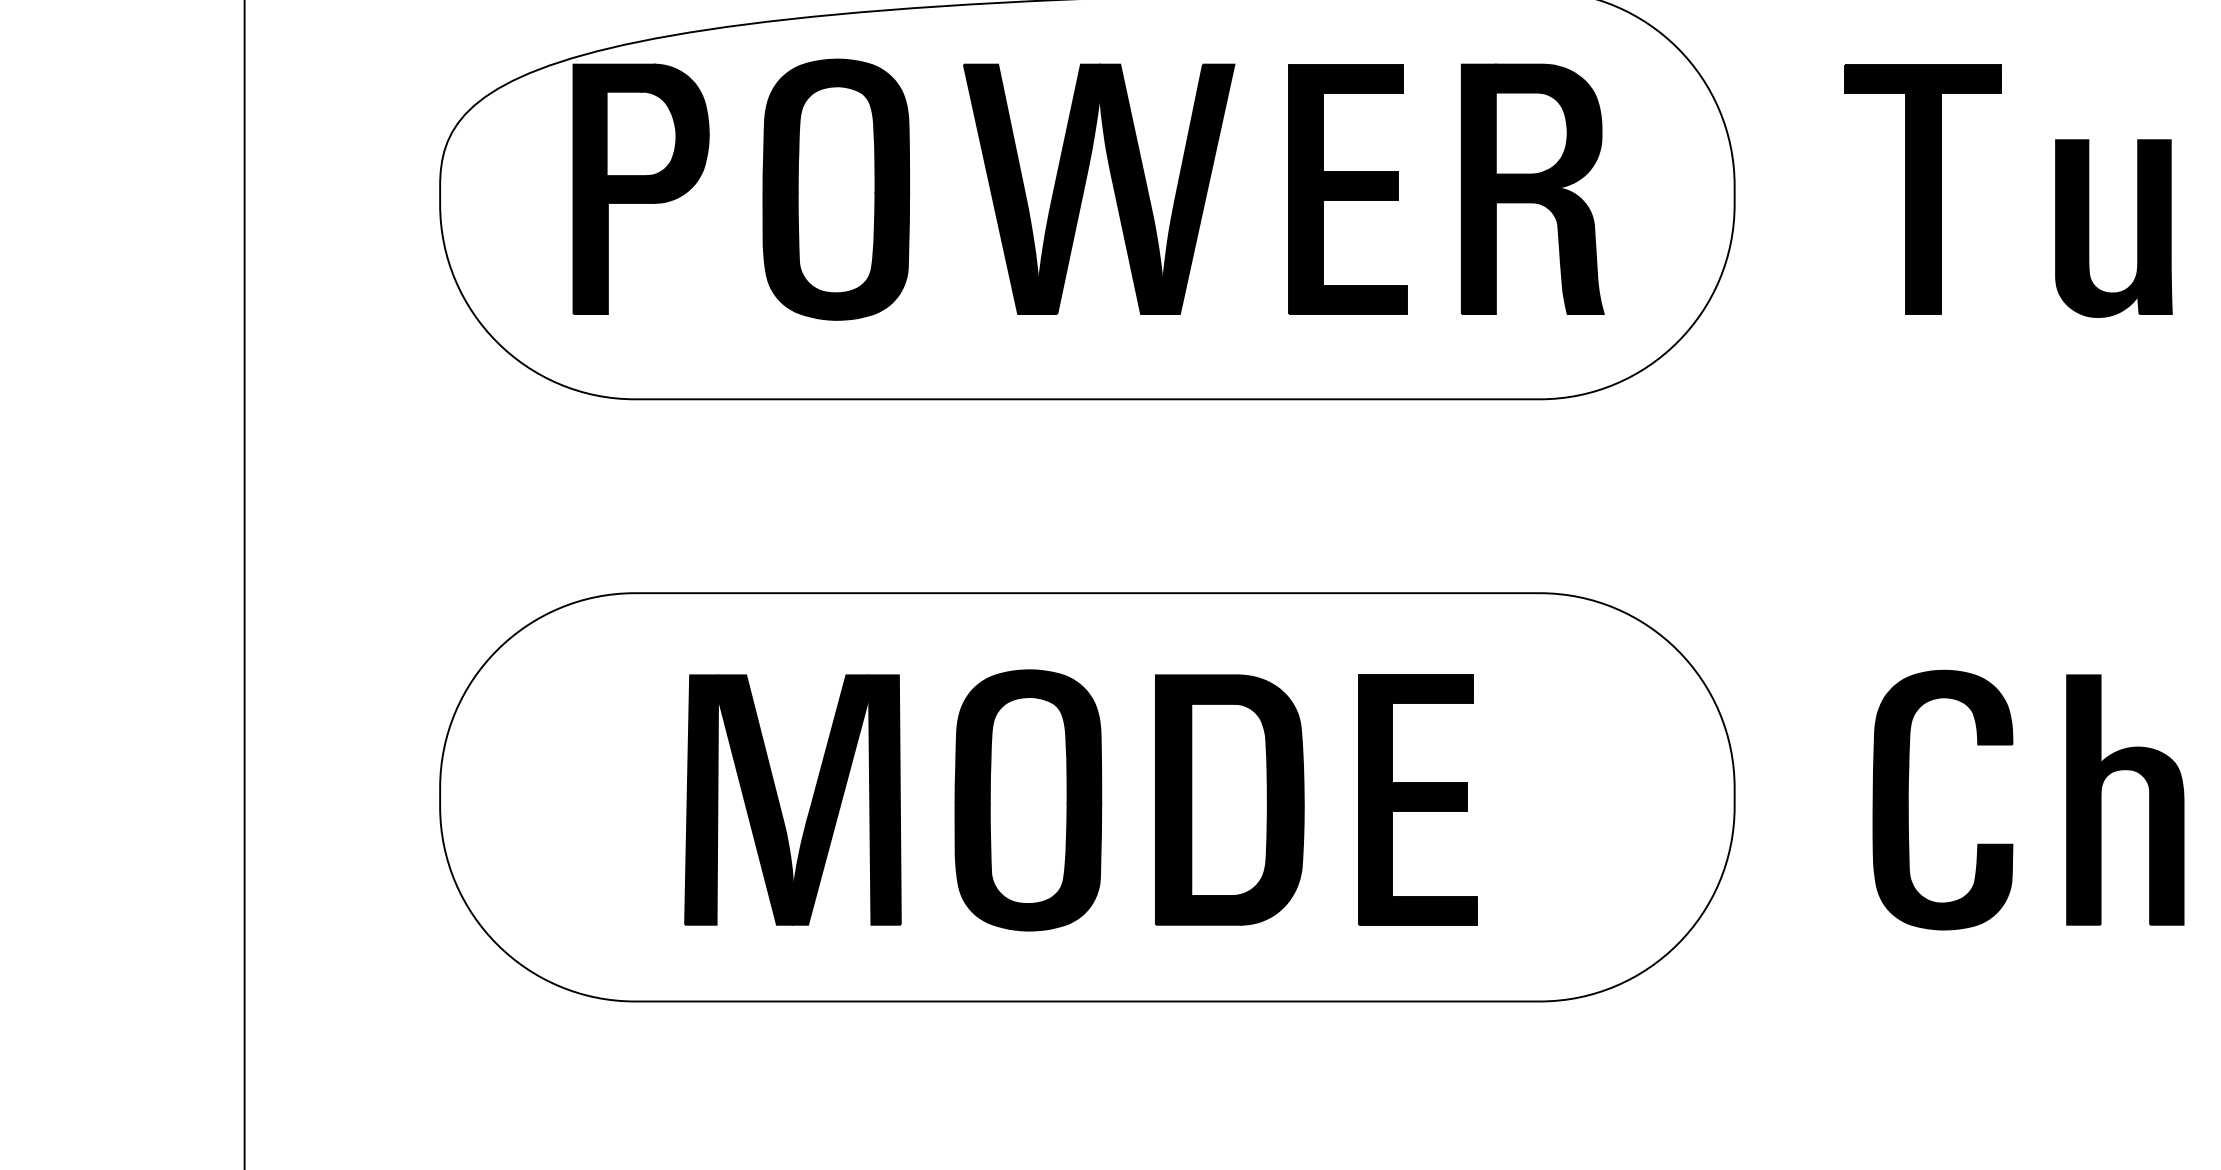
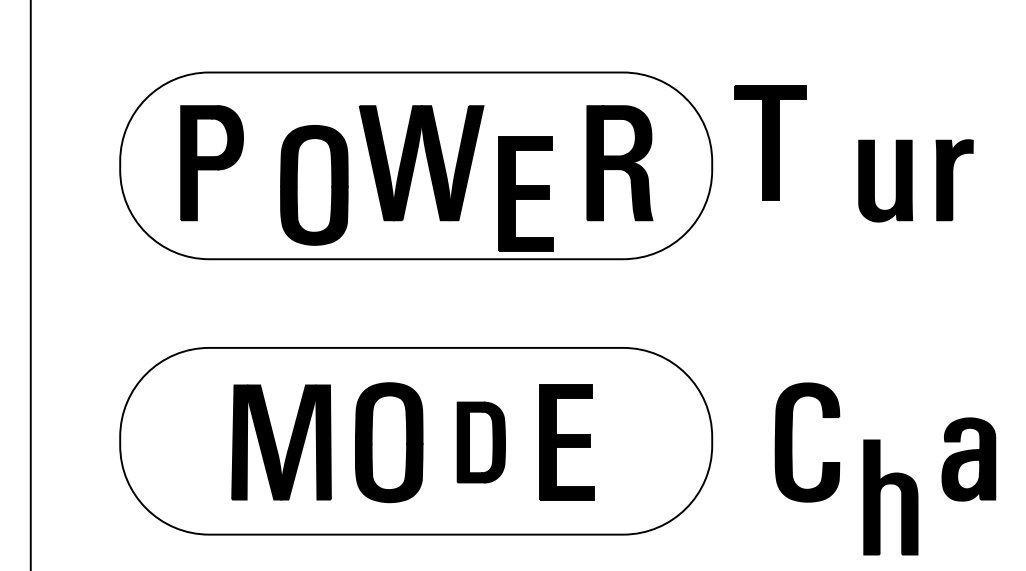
part: (1346, 187) -> (525, 193), moved
part: (1923, 187) -> (770, 142), moved
part: (836, 189) -> (314, 185), moved
part: (1230, 800) -> (481, 442), size x0.7
part: (2102, 800) -> (880, 497), moved

